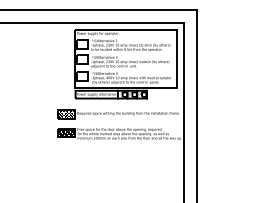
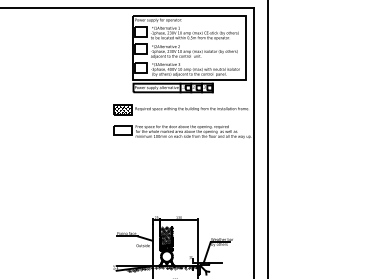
hatch: (66, 132) -> (123, 129), removed

